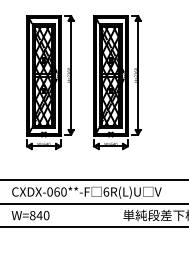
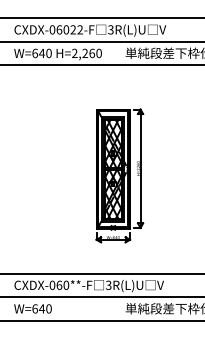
part: (50, 82) -> (52, 175), removed
text: (106, 191) -> (108, 284), 6R(L)U -> 3R(L)U
text: (32, 215) -> (34, 308), W=840 -> W=640

